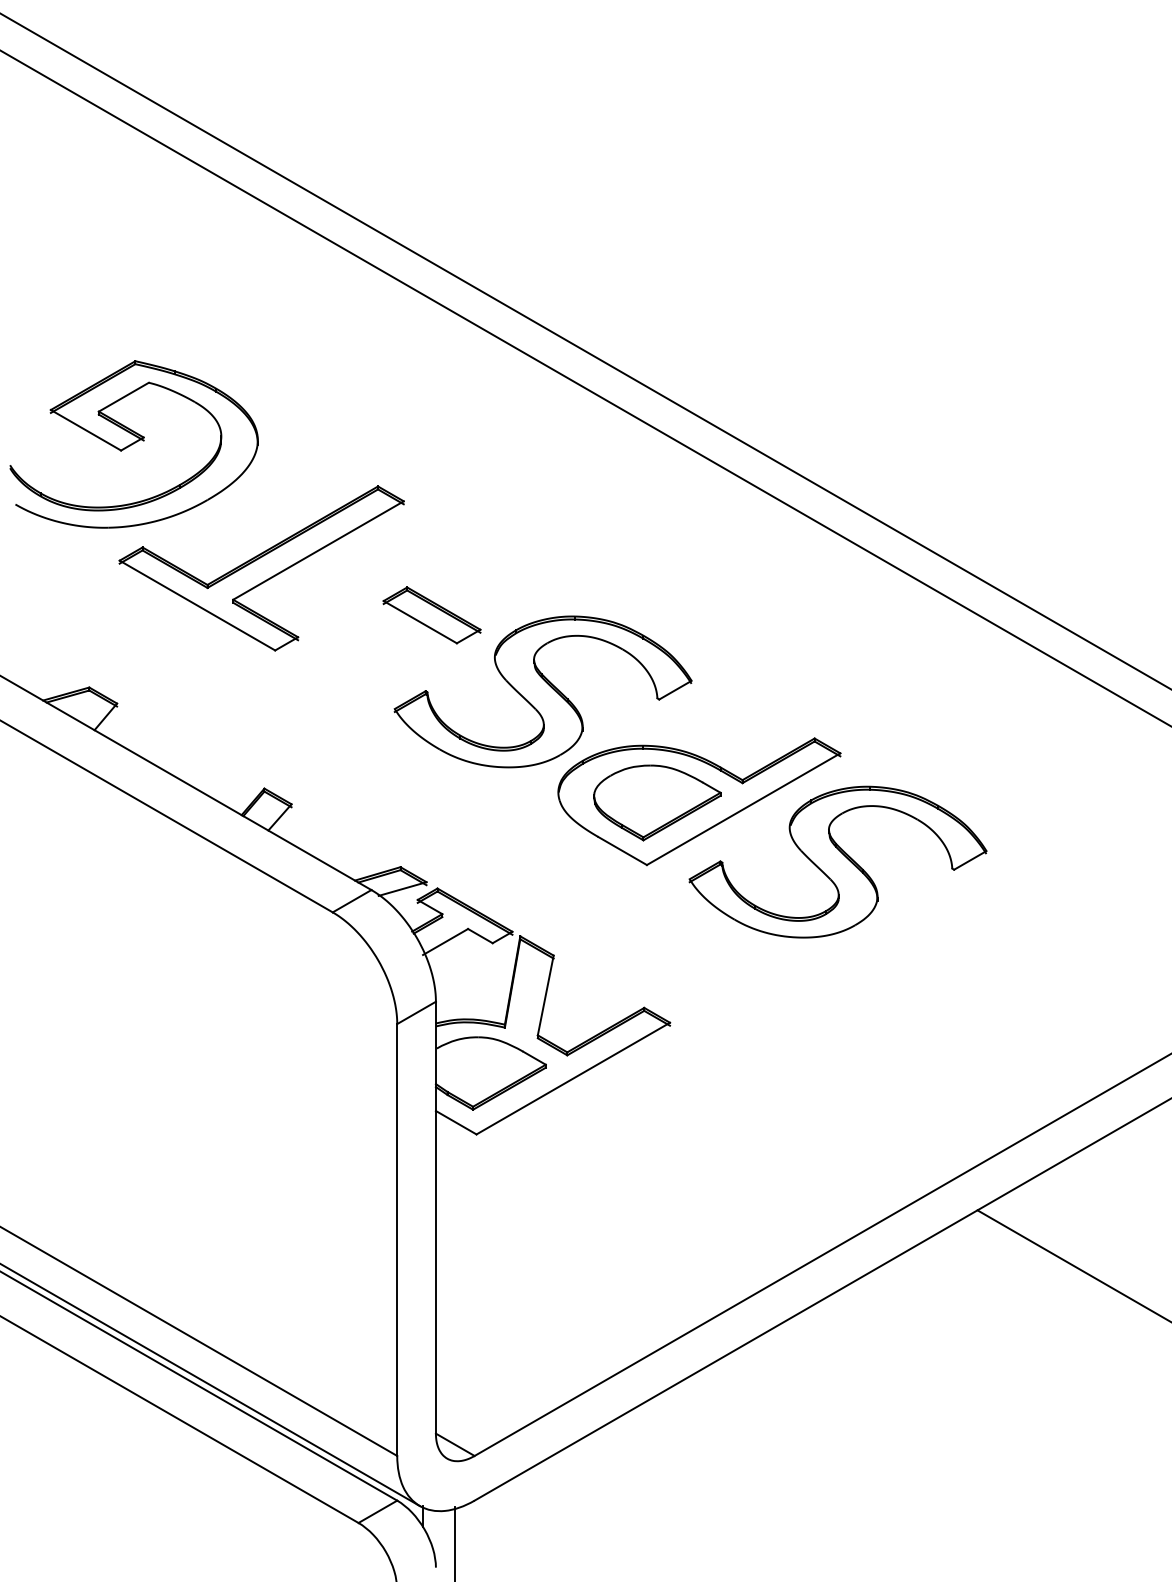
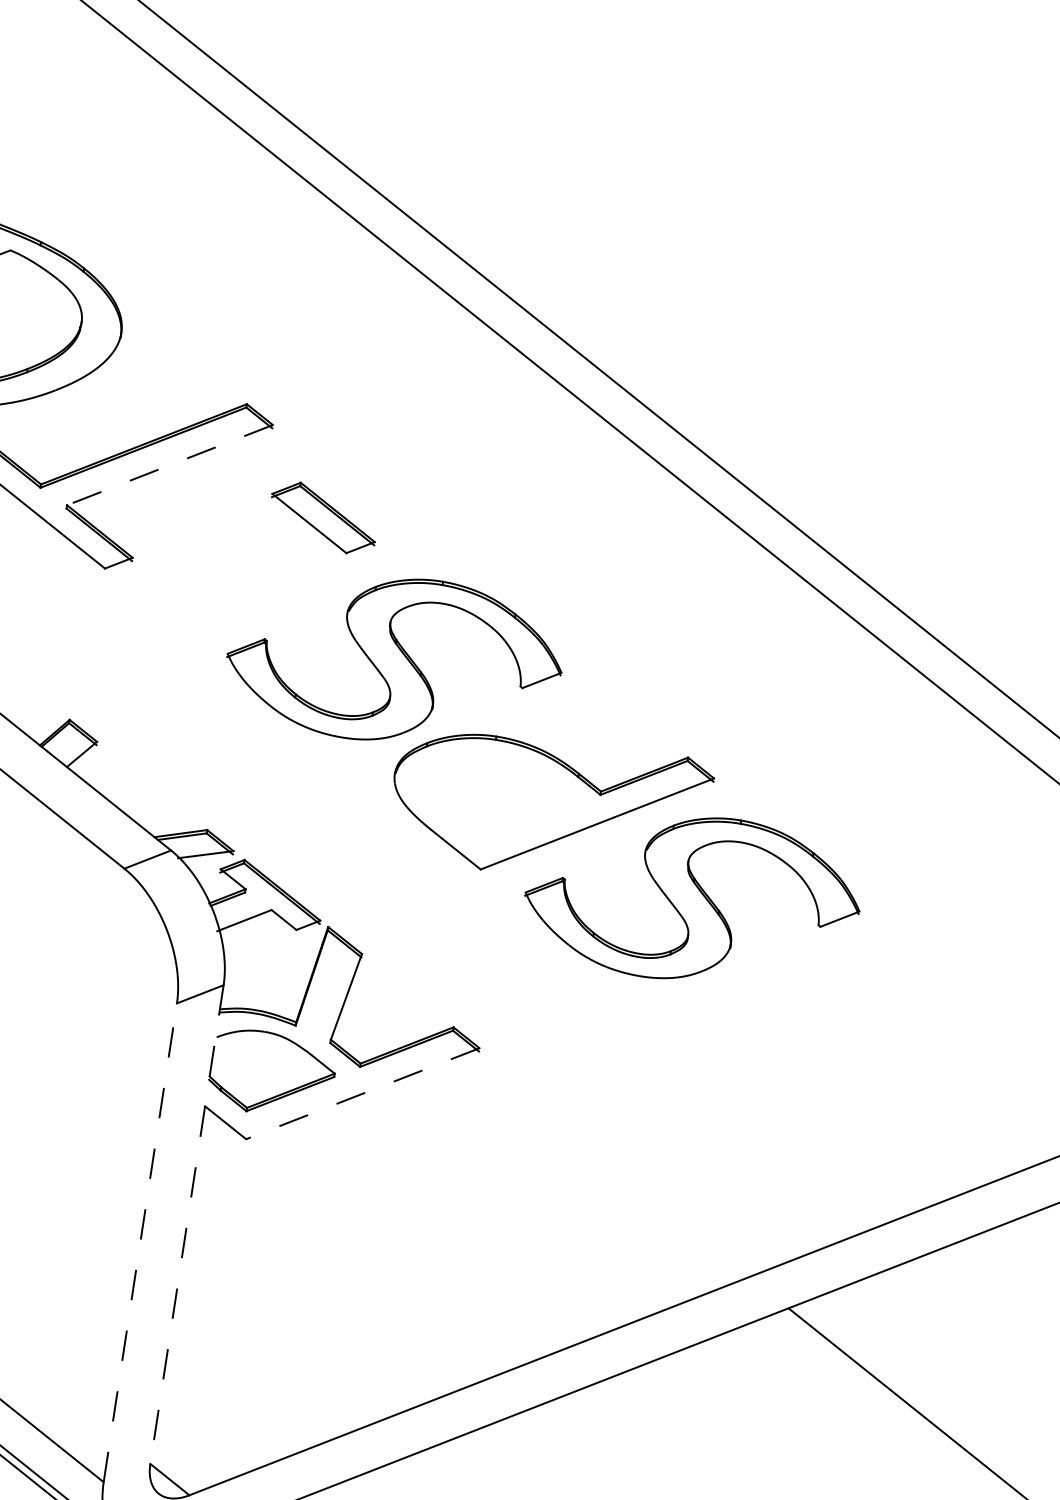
line: (318, 550) -> (169, 465), solid -> dashed
part: (431, 615) -> (322, 518), moved
part: (657, 802) -> (503, 801), removed
line: (573, 1078) -> (363, 1093), solid -> dashed
line: (435, 1217) -> (186, 1224), solid -> dashed
line: (397, 1240) -> (140, 1243), solid -> dashed

